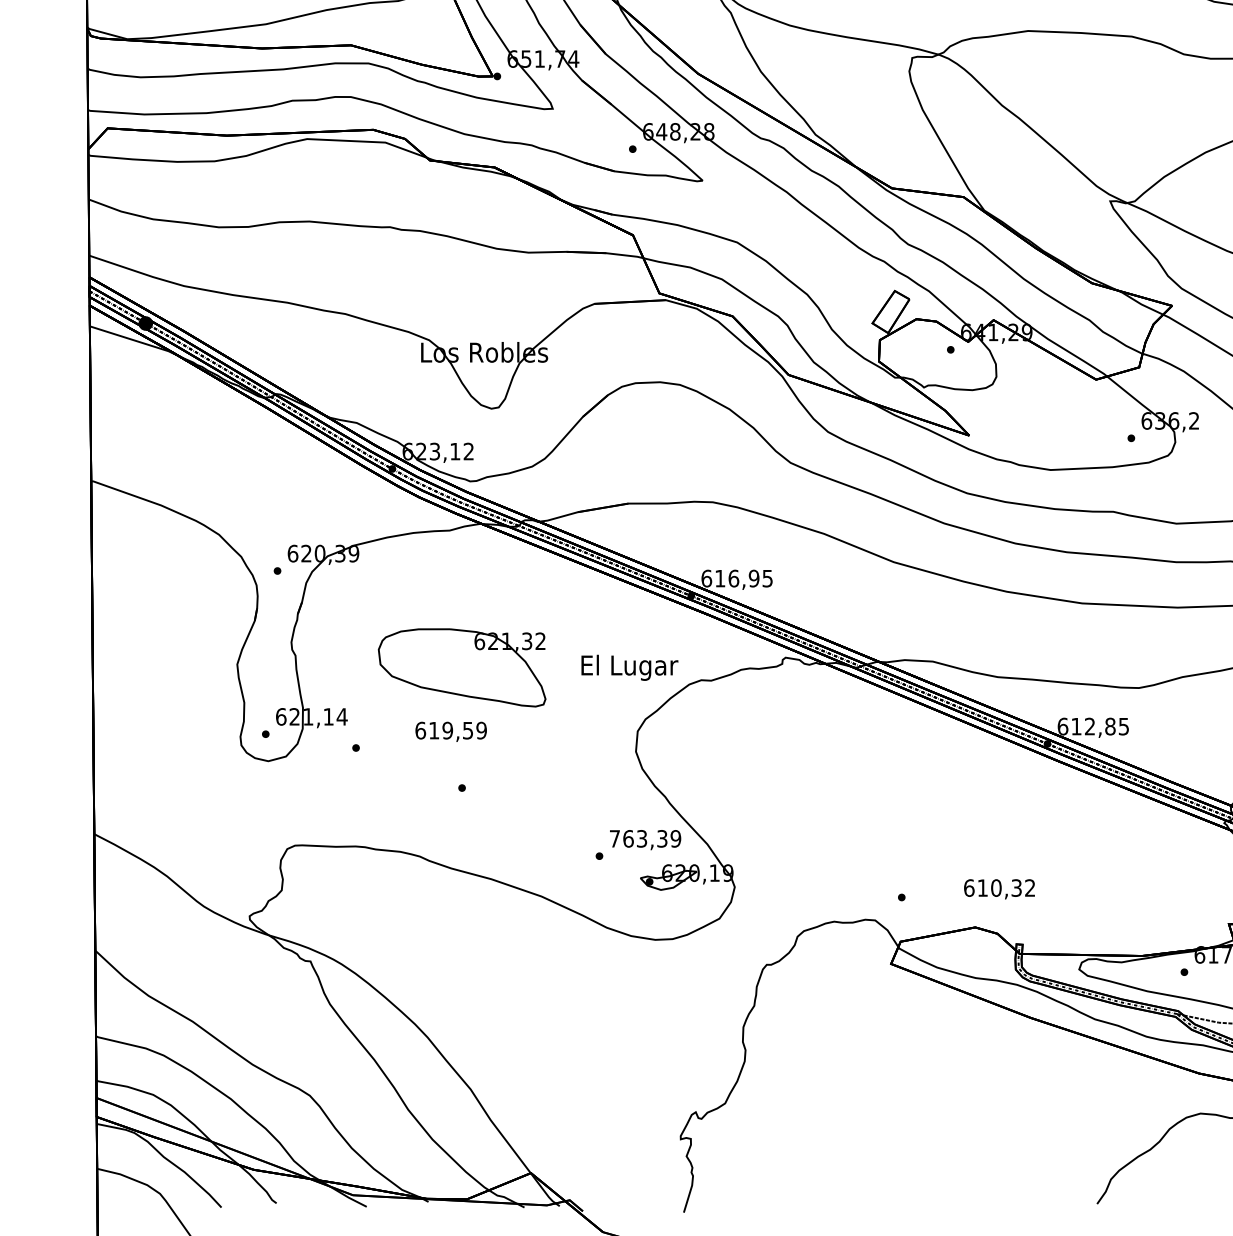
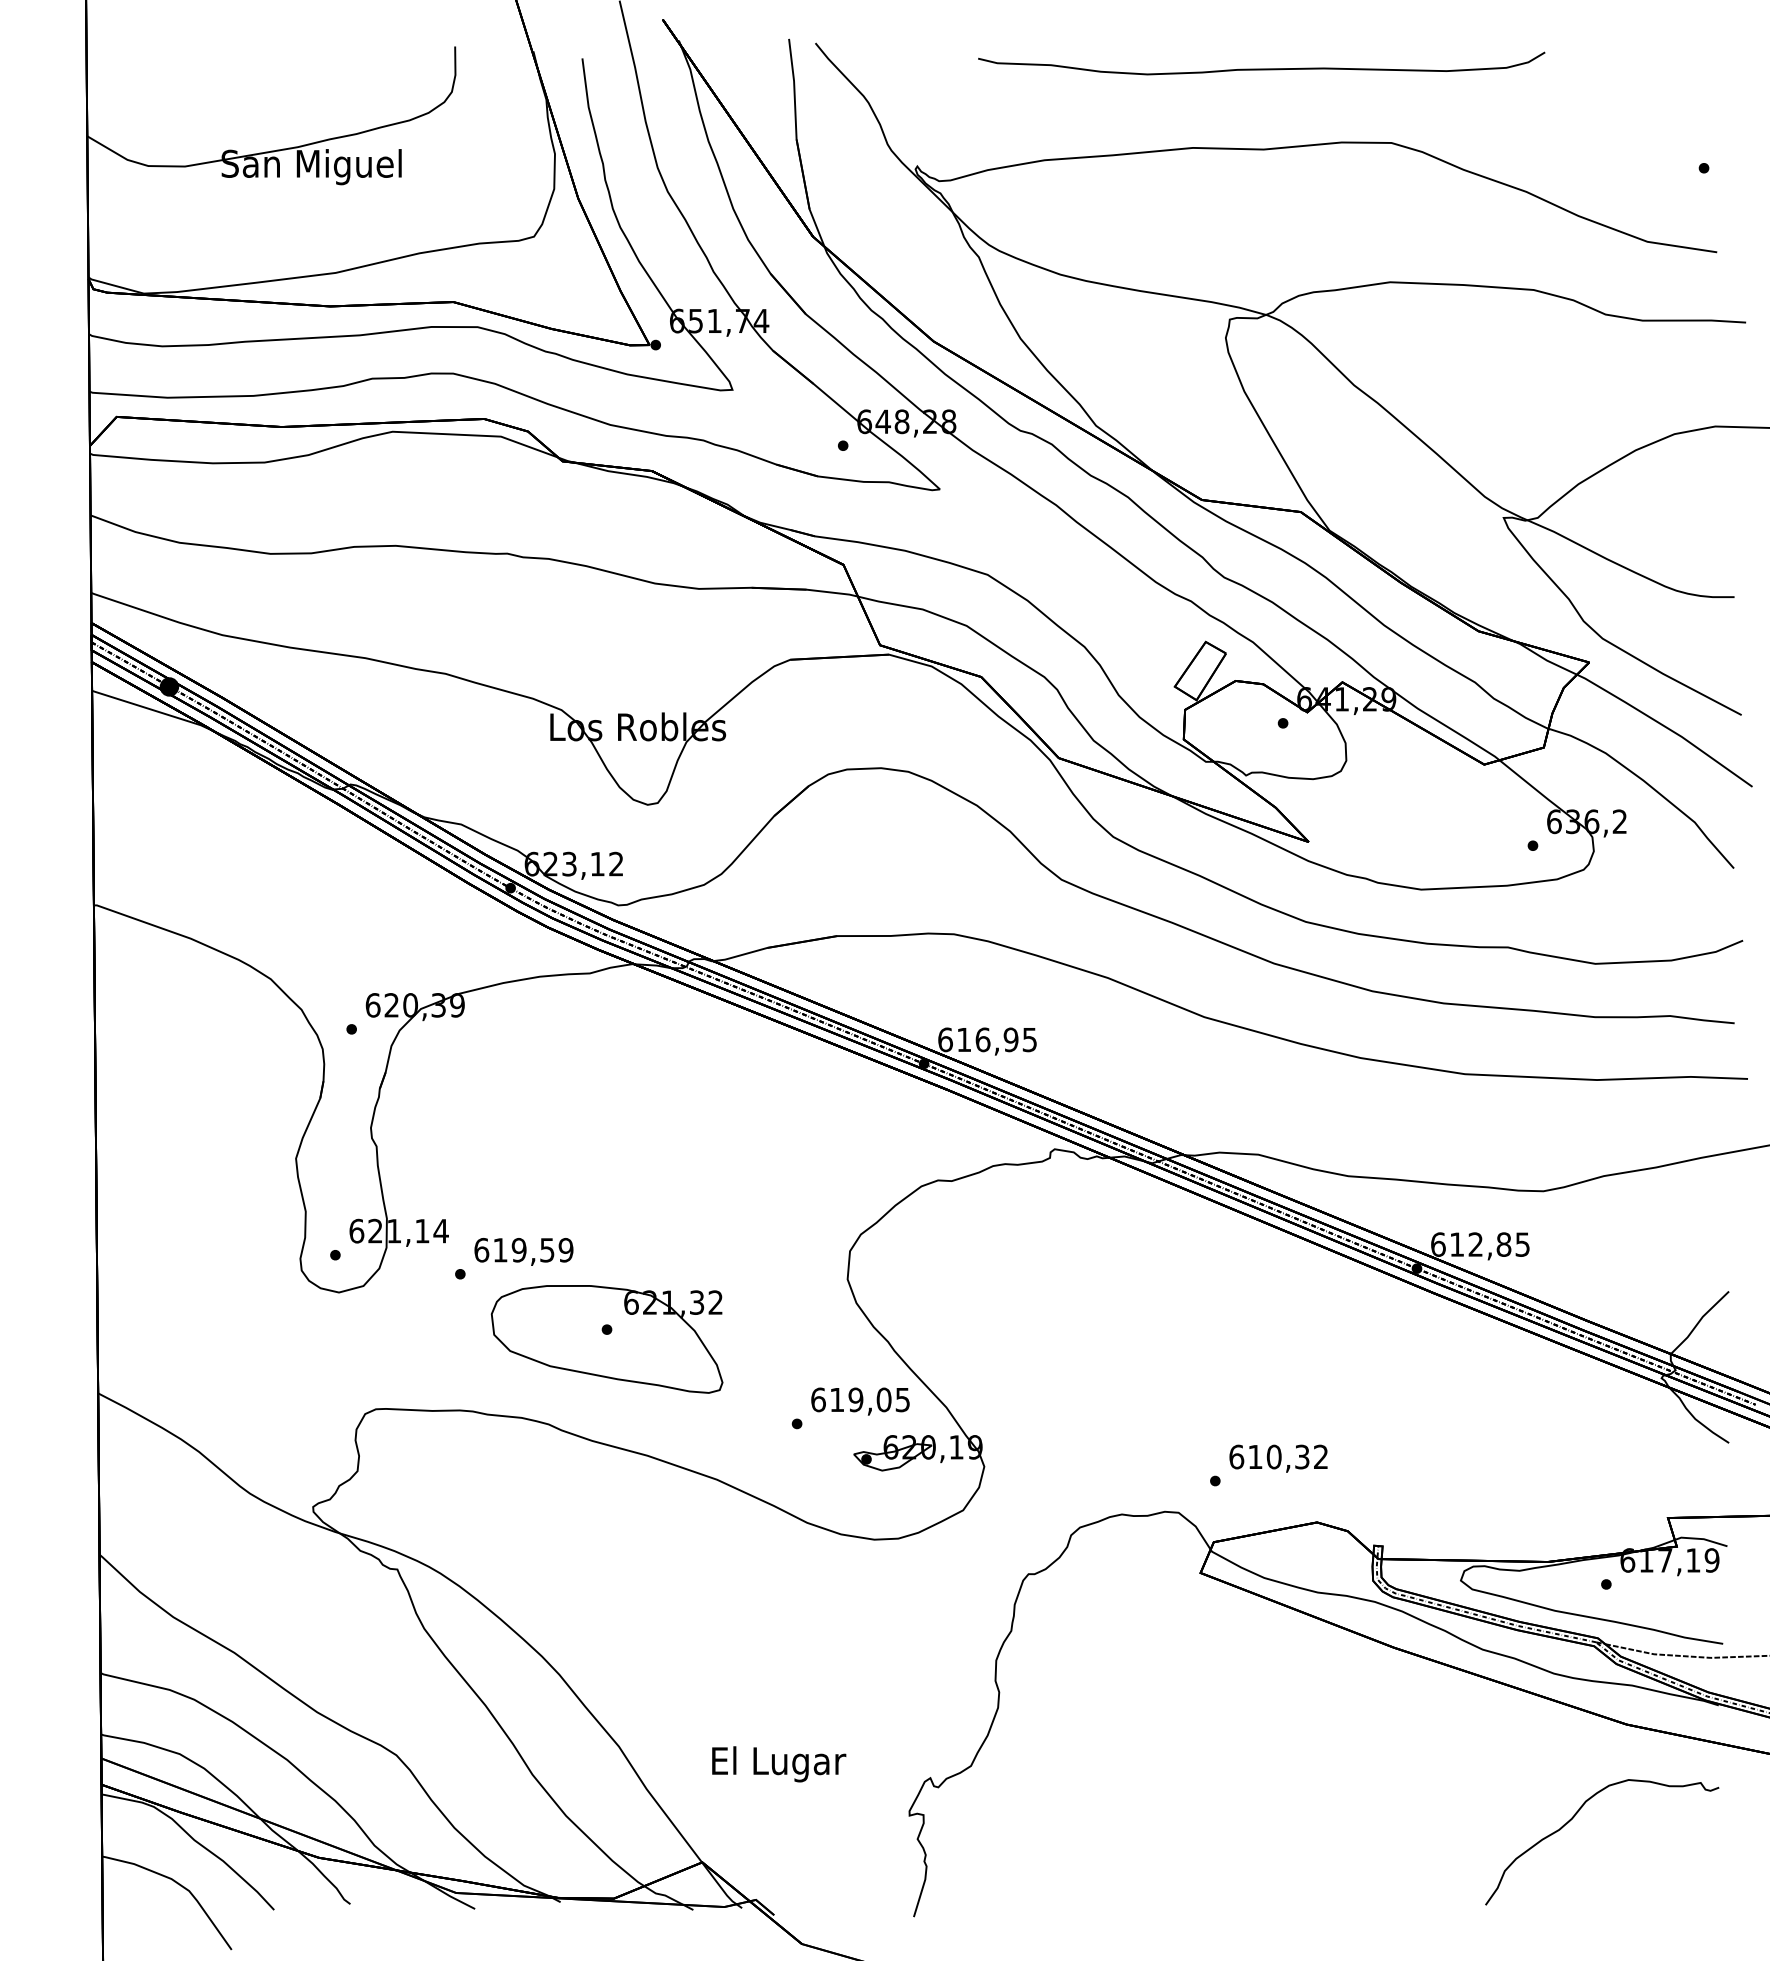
part: (461, 667) -> (606, 1339), moved
text: (630, 667) -> (779, 1764), moved
text: (450, 731) -> (523, 1251), moved
text: (645, 838) -> (860, 1399), 763,39 -> 619,05
text: (999, 889) -> (1278, 1458), moved

